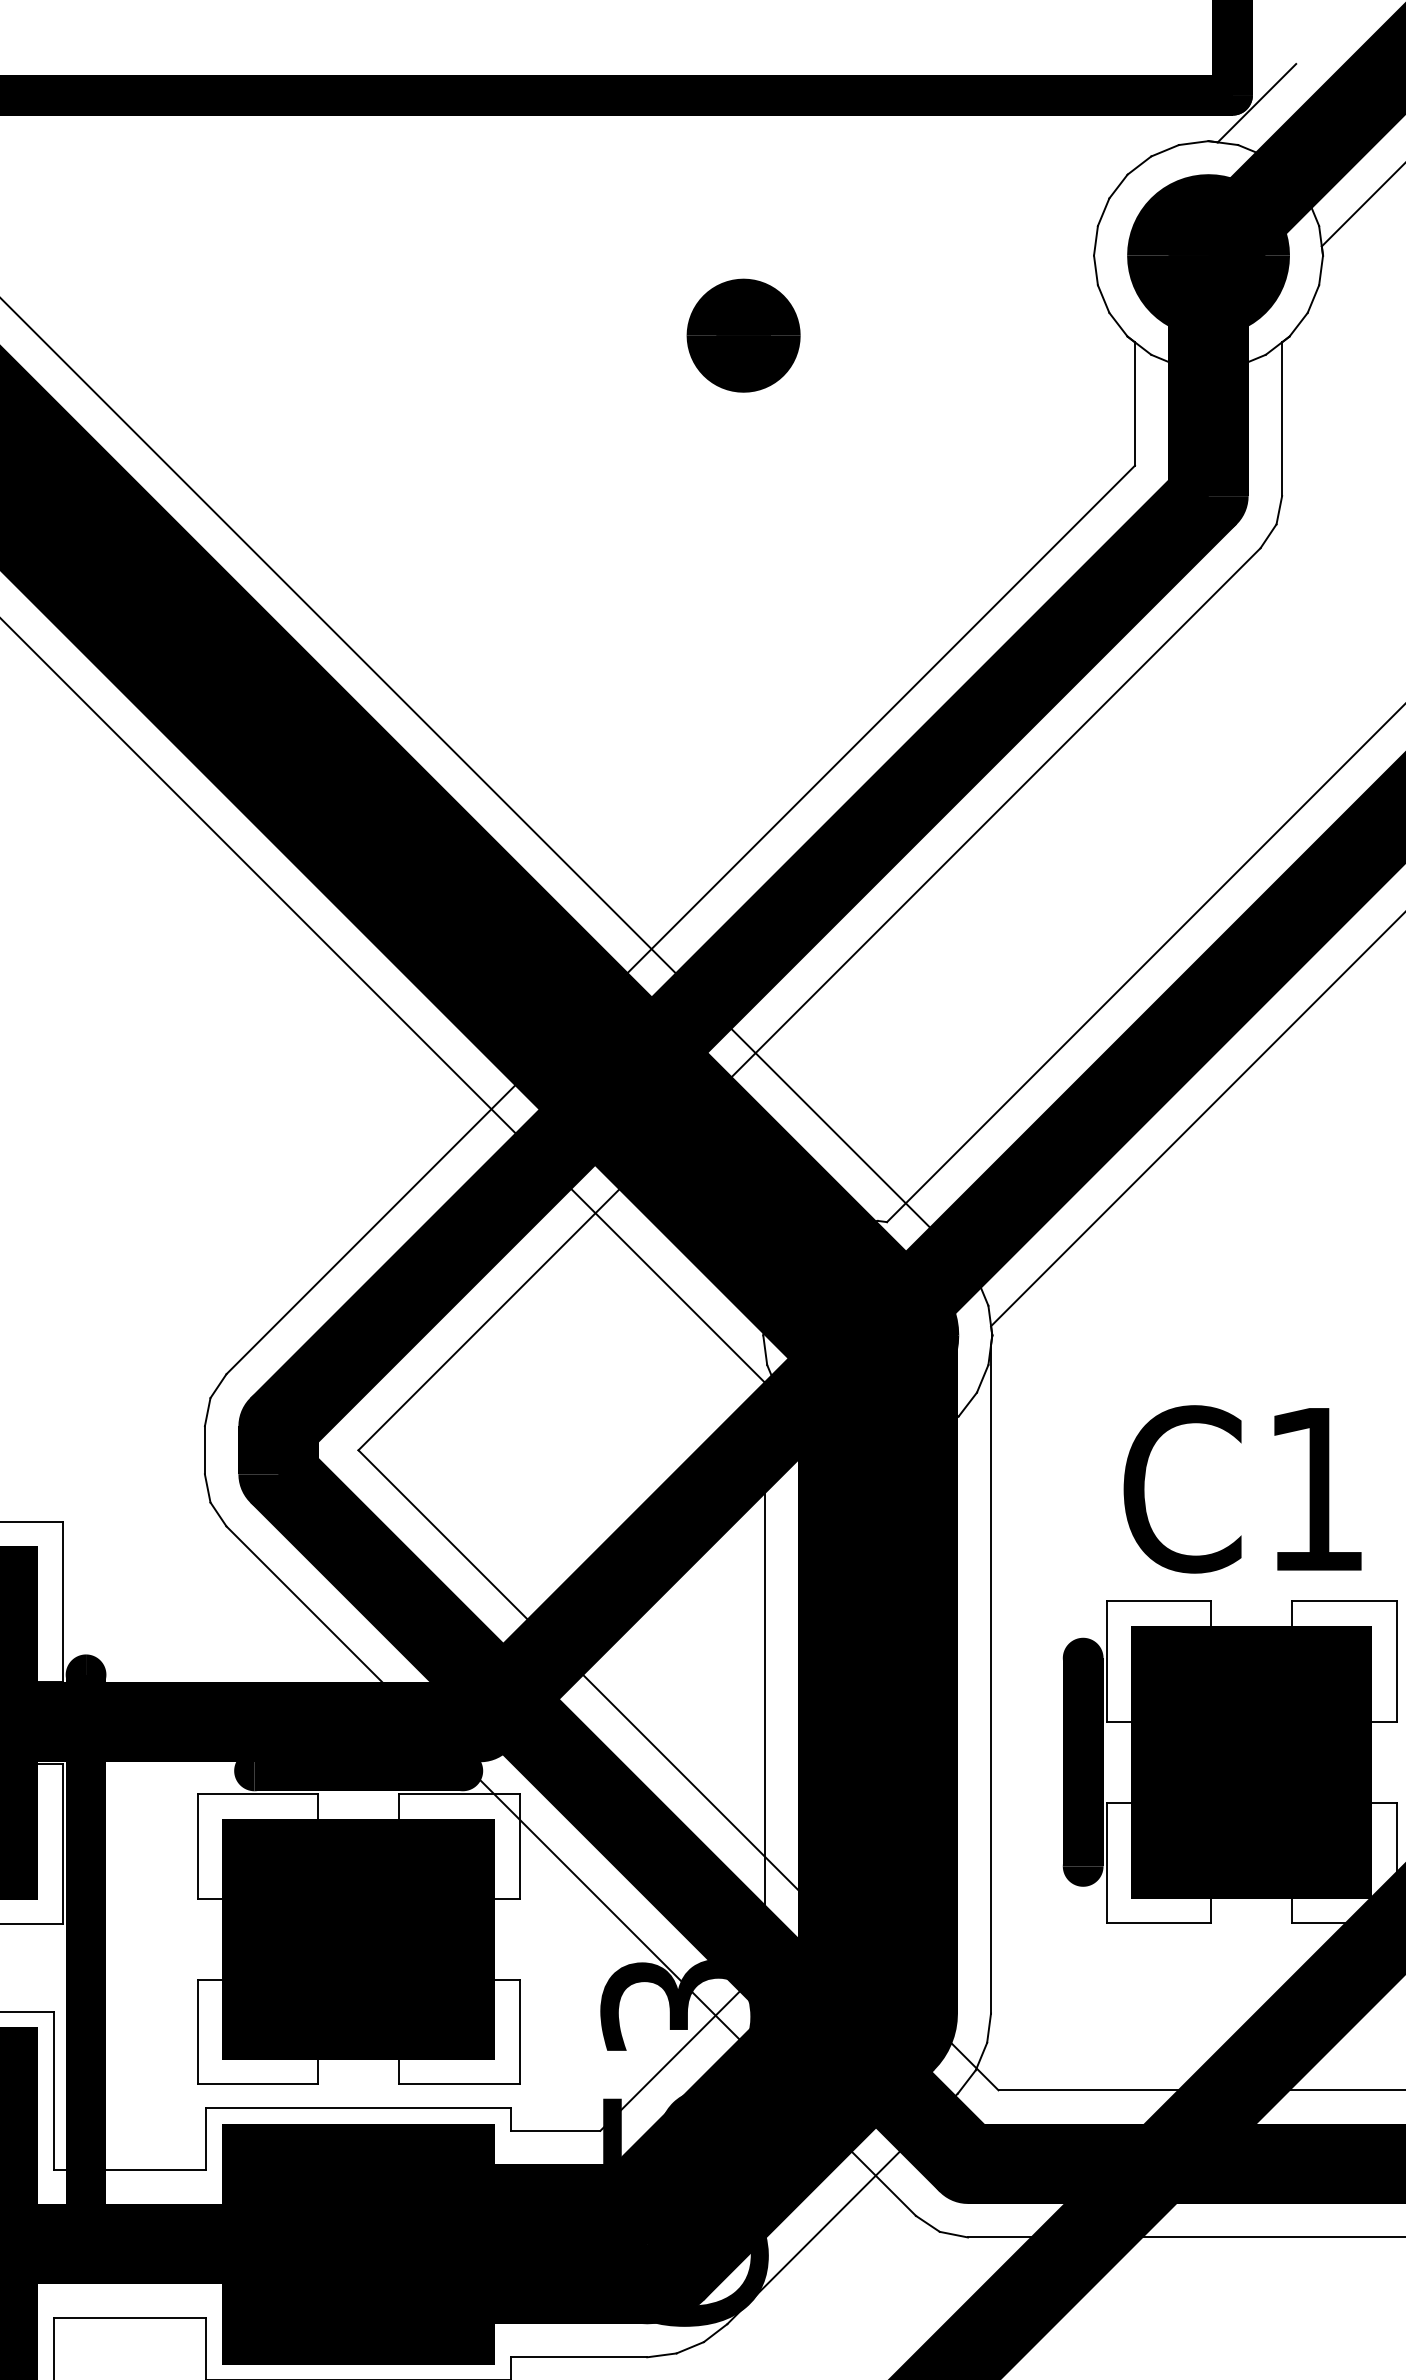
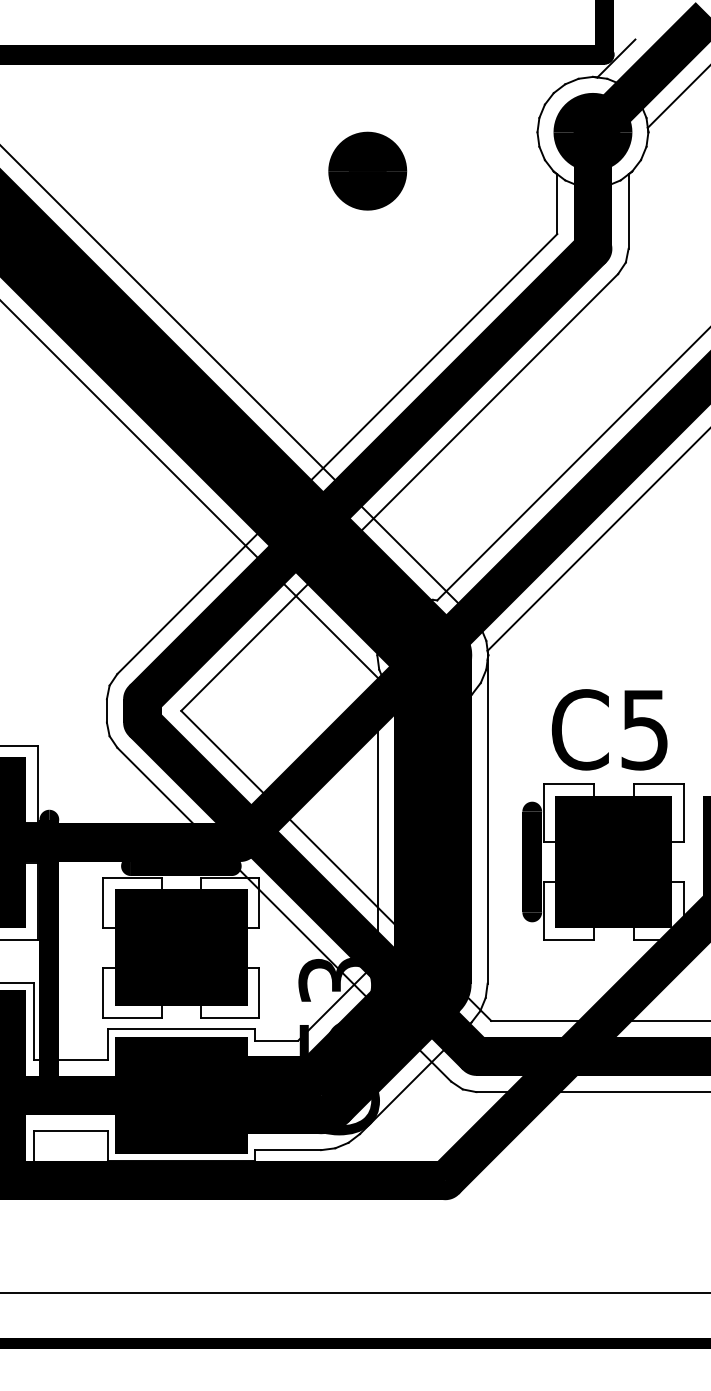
part: (742, 334) -> (367, 170), size x1.43
text: (1314, 1490) -> (644, 730), C1 -> C5

